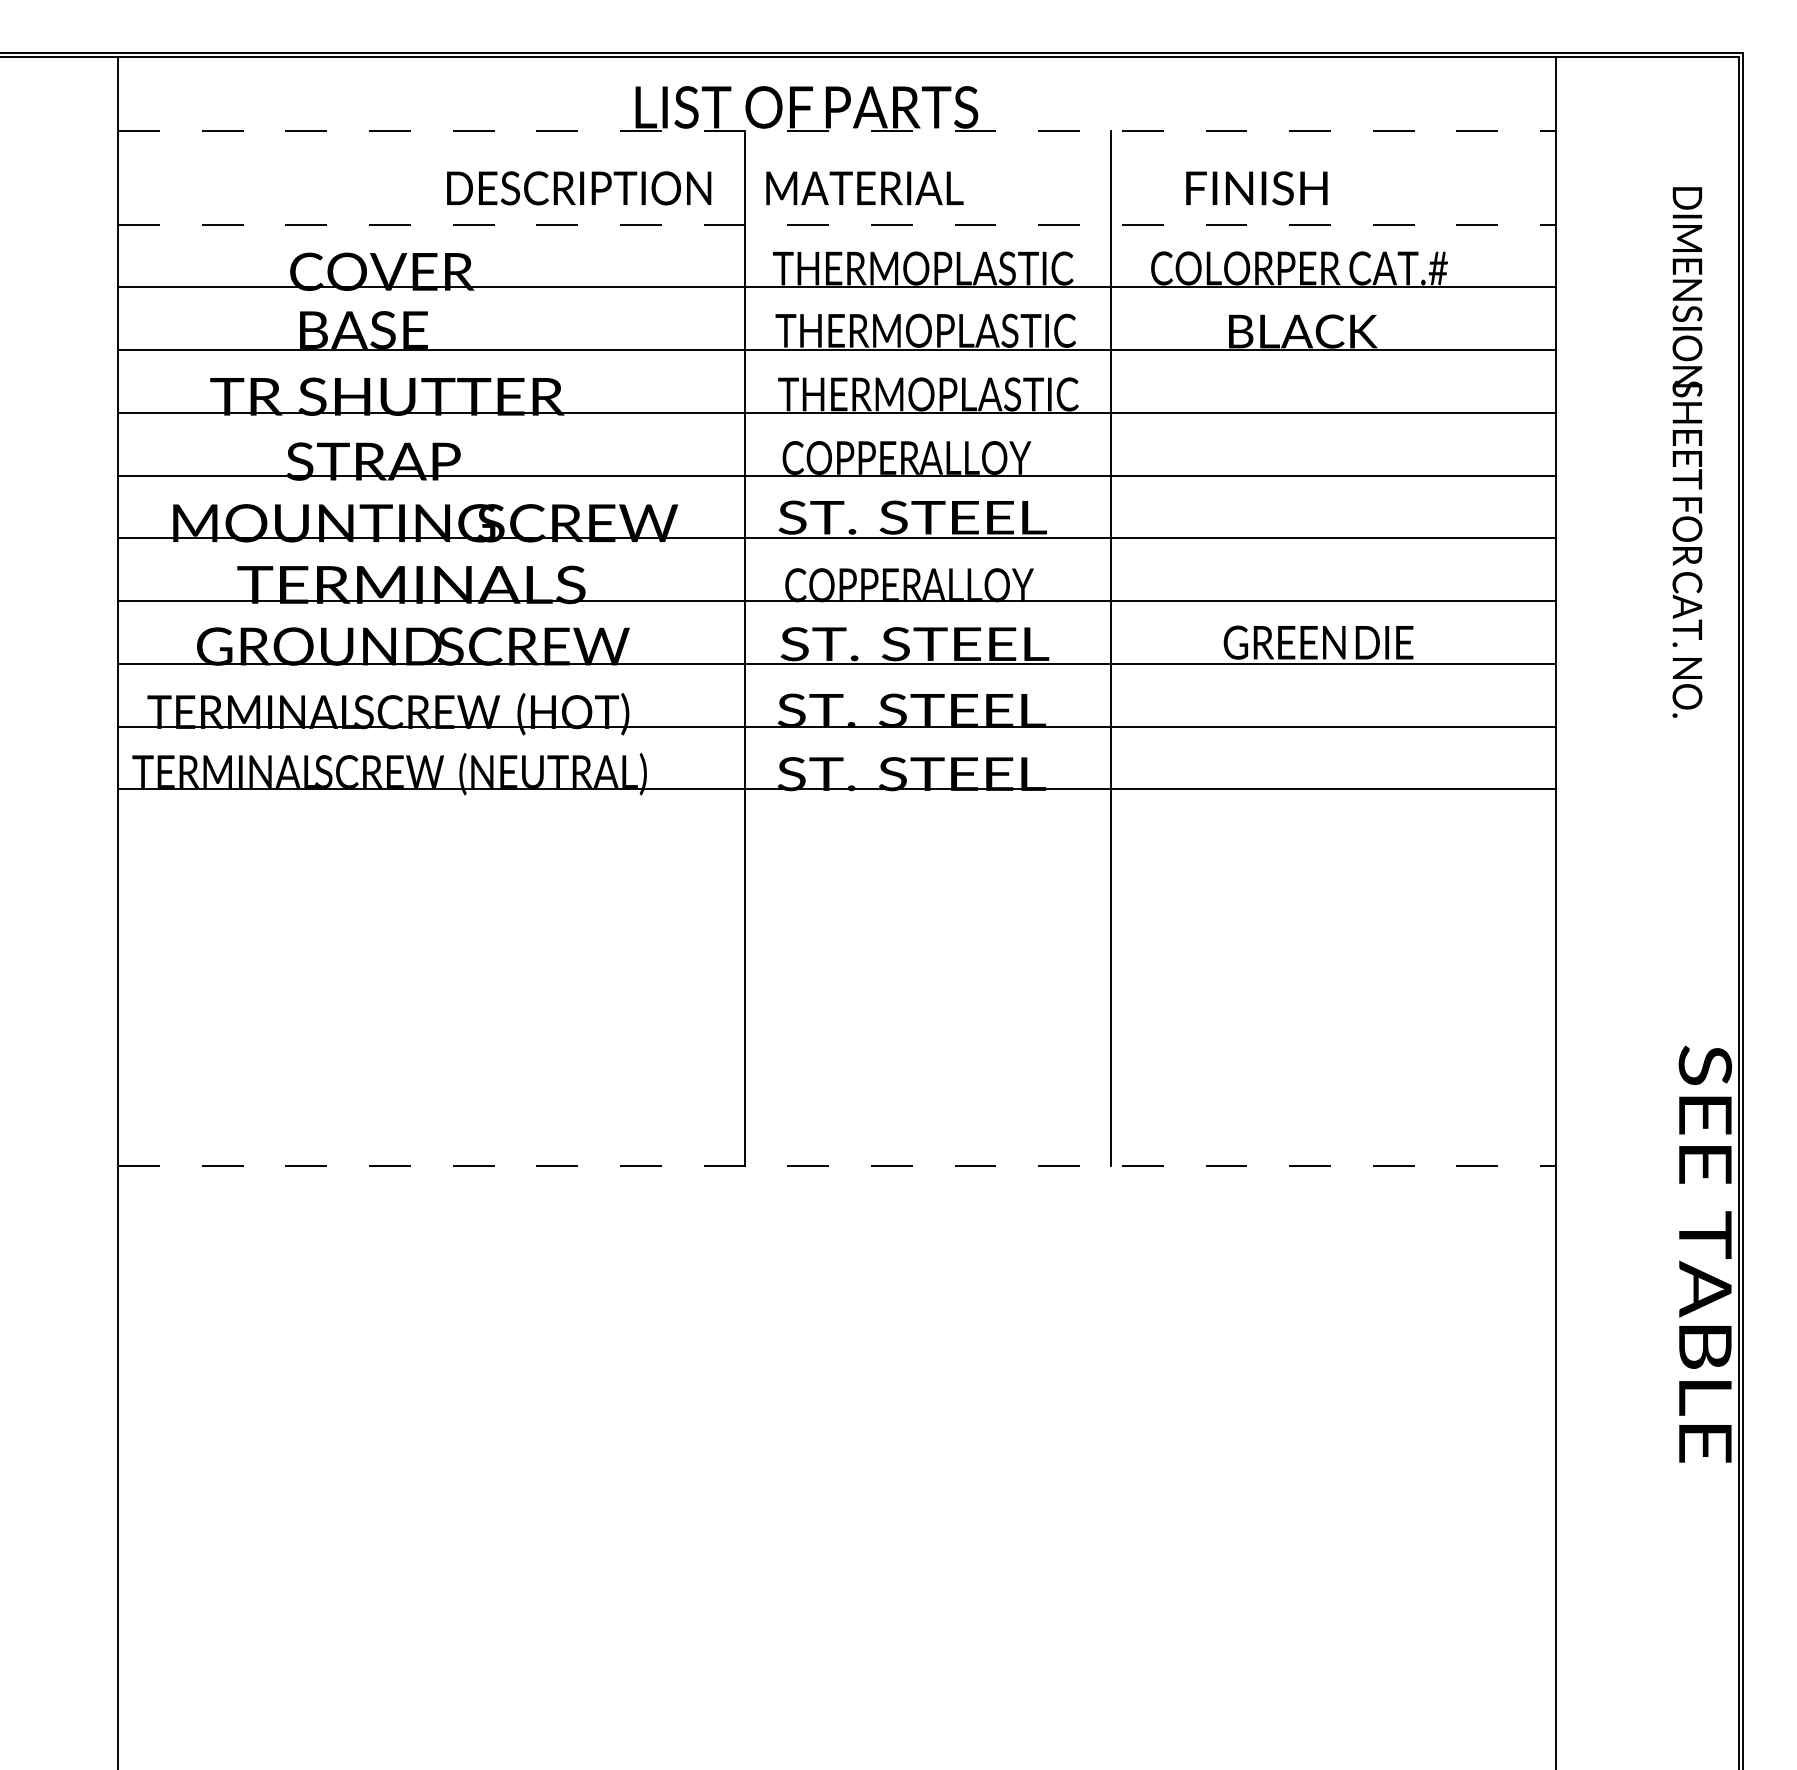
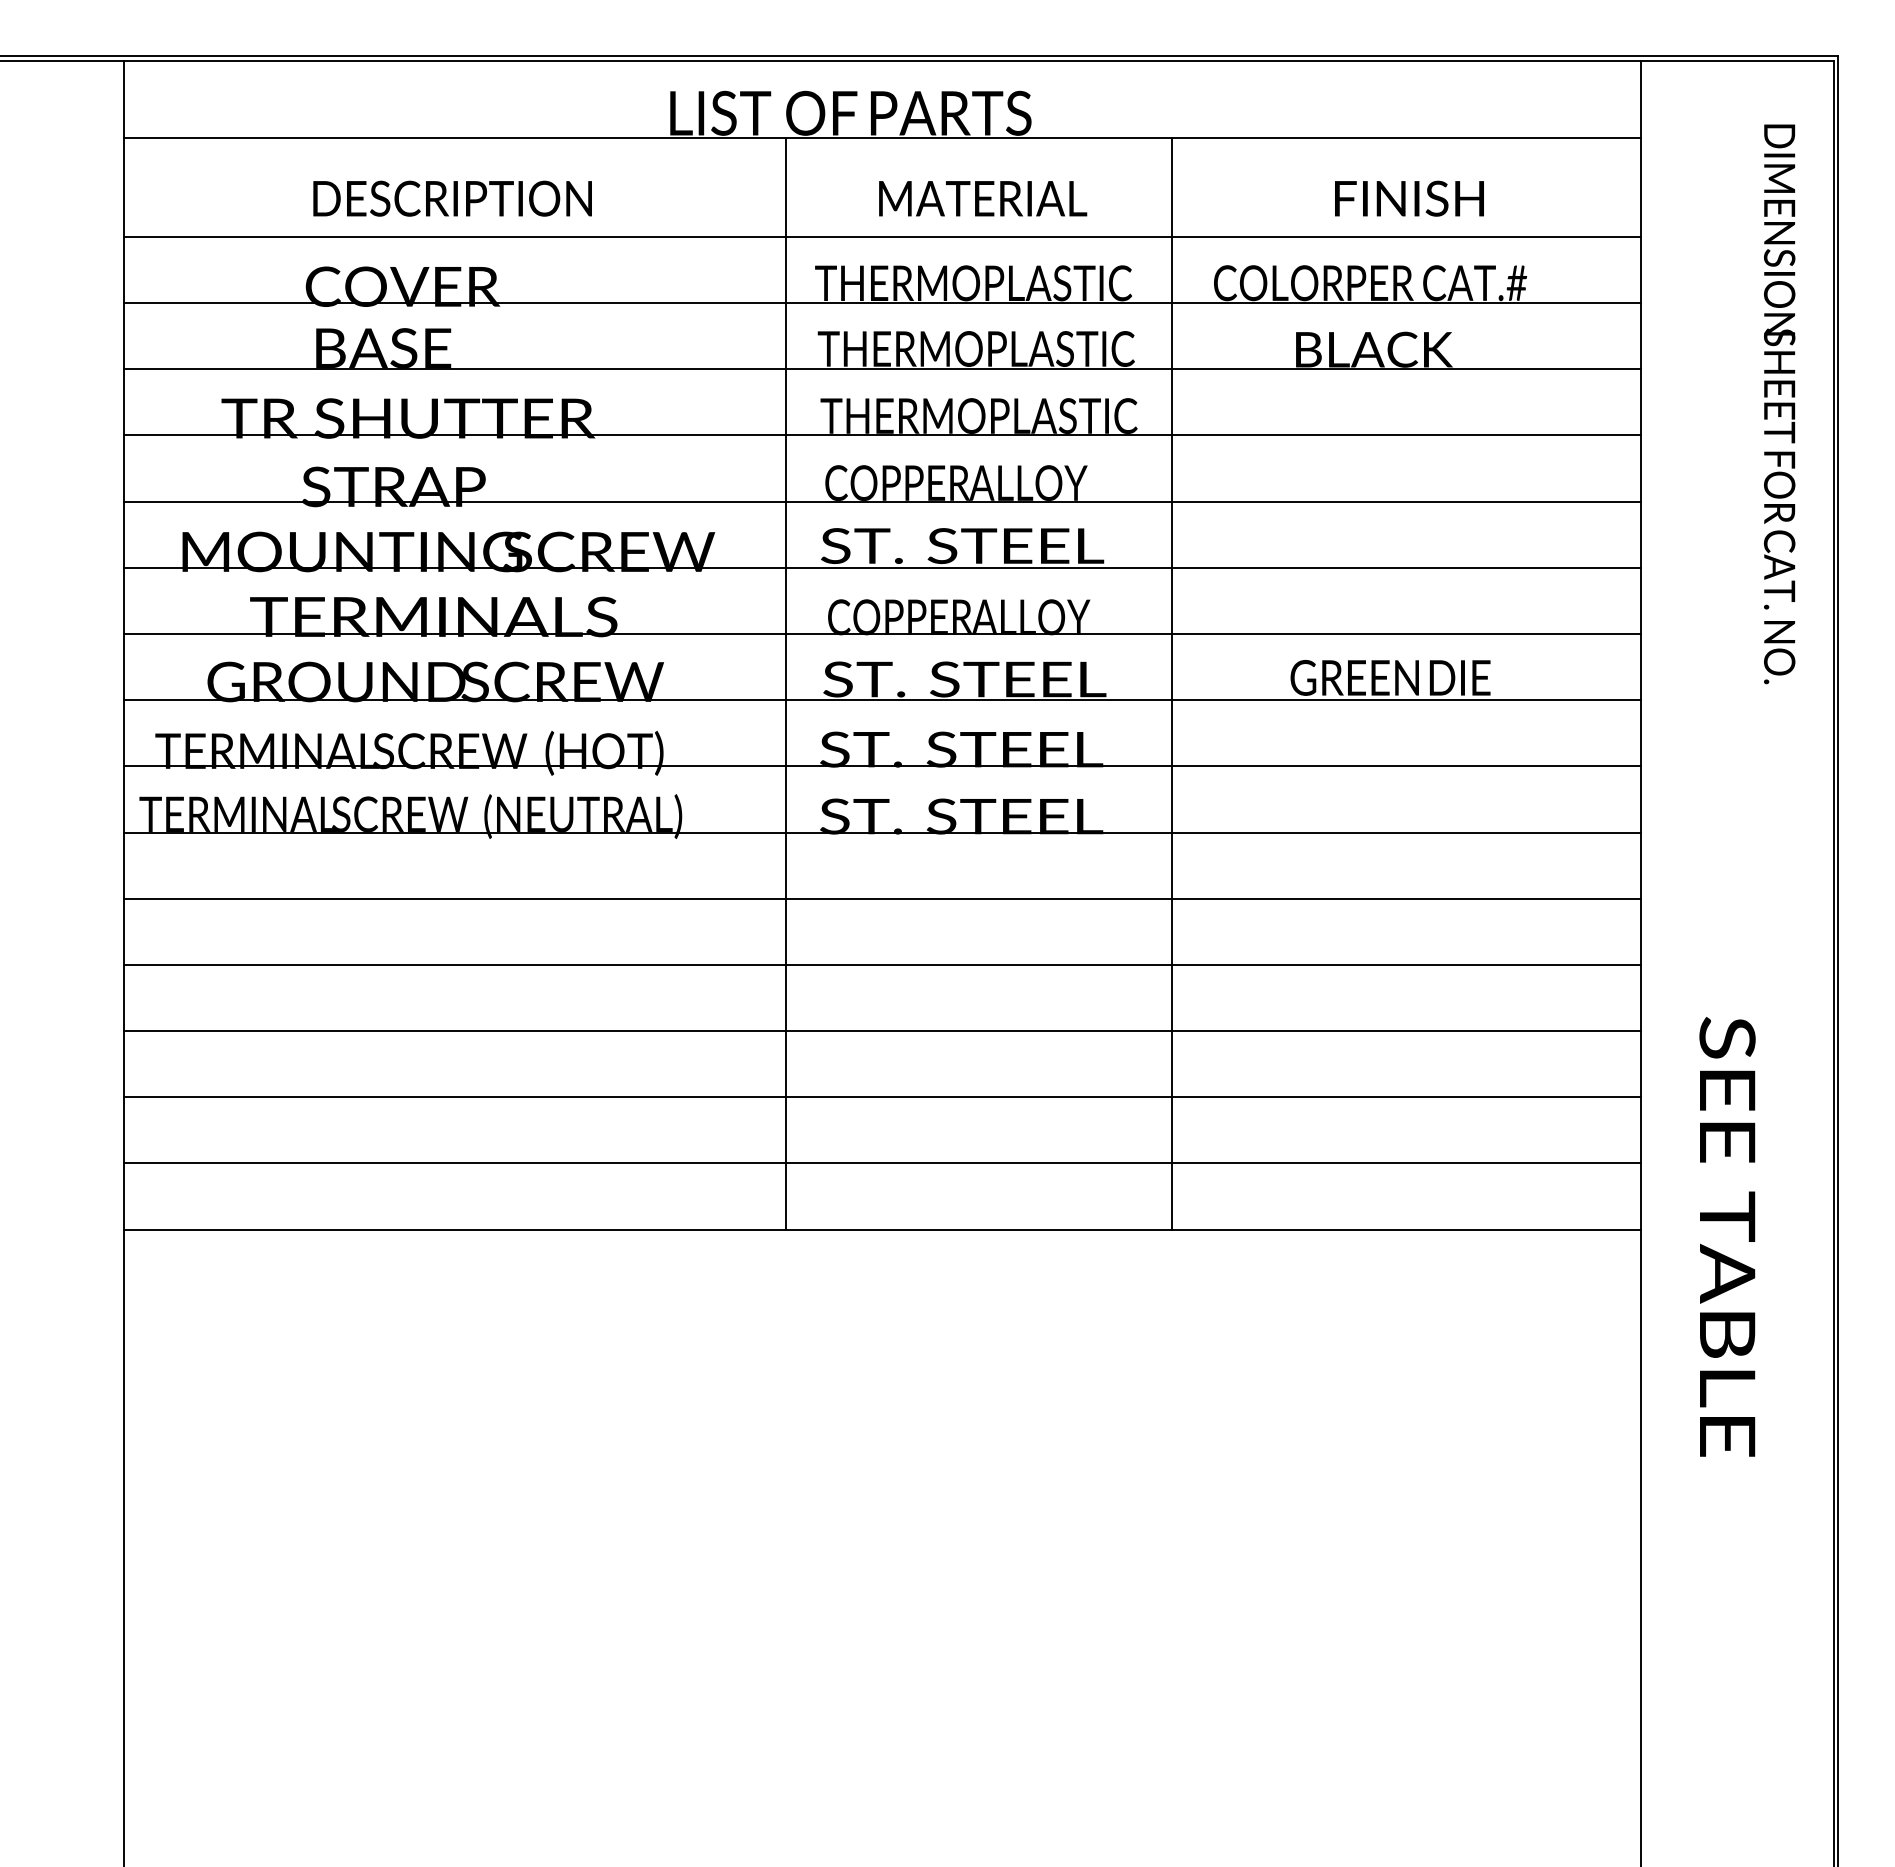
line: (837, 130) -> (883, 137), dashed -> solid
text: (578, 188) -> (452, 198), moved
text: (865, 188) -> (983, 198), moved
text: (1256, 188) -> (1409, 198), moved
line: (837, 224) -> (883, 236), dashed -> solid
text: (1687, 452) -> (1779, 404), moved
line: (836, 851) -> (882, 898), added
line: (836, 914) -> (882, 964), added
line: (836, 977) -> (882, 1031), added
line: (836, 1040) -> (882, 1097), added
line: (836, 1103) -> (882, 1163), added
line: (837, 1165) -> (883, 1229), dashed -> solid
text: (1705, 1253) -> (1727, 1236), moved

